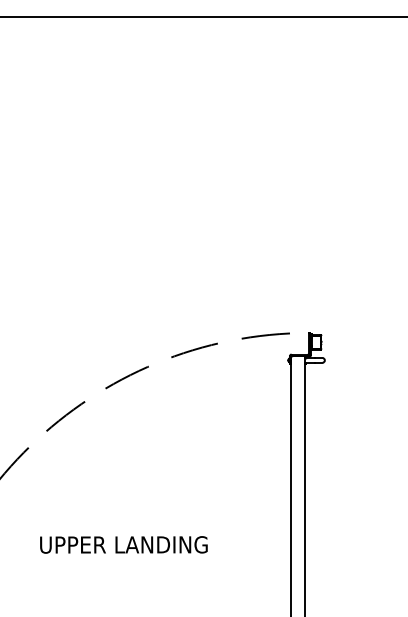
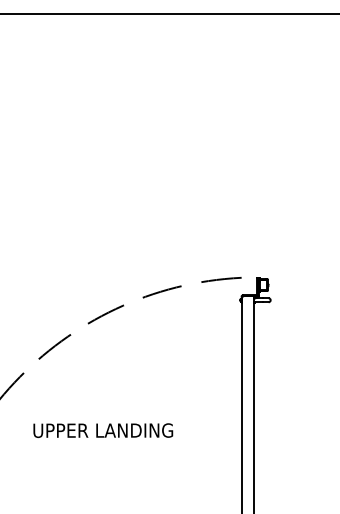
text: (123, 544) -> (102, 430), moved

